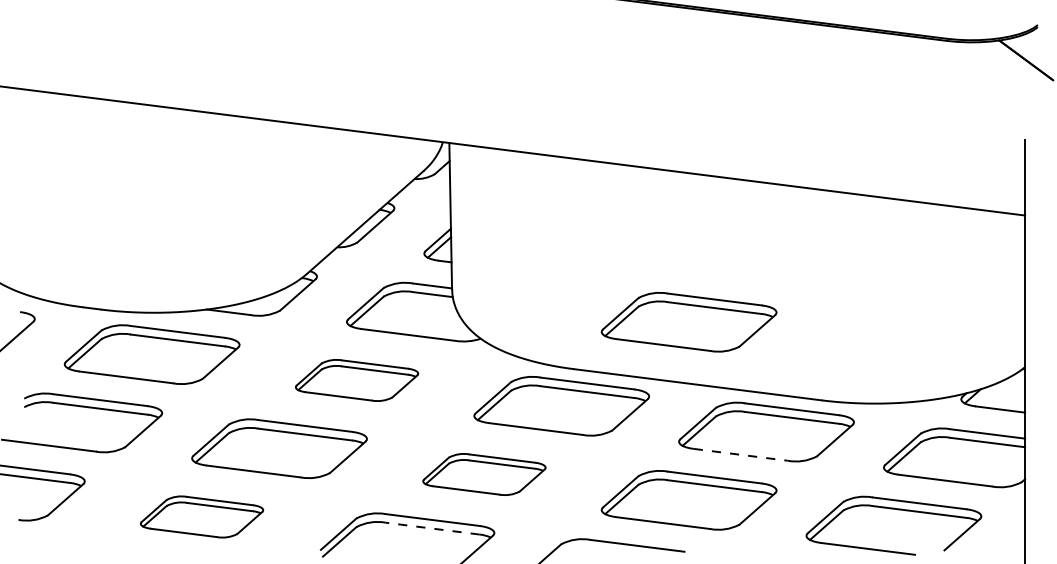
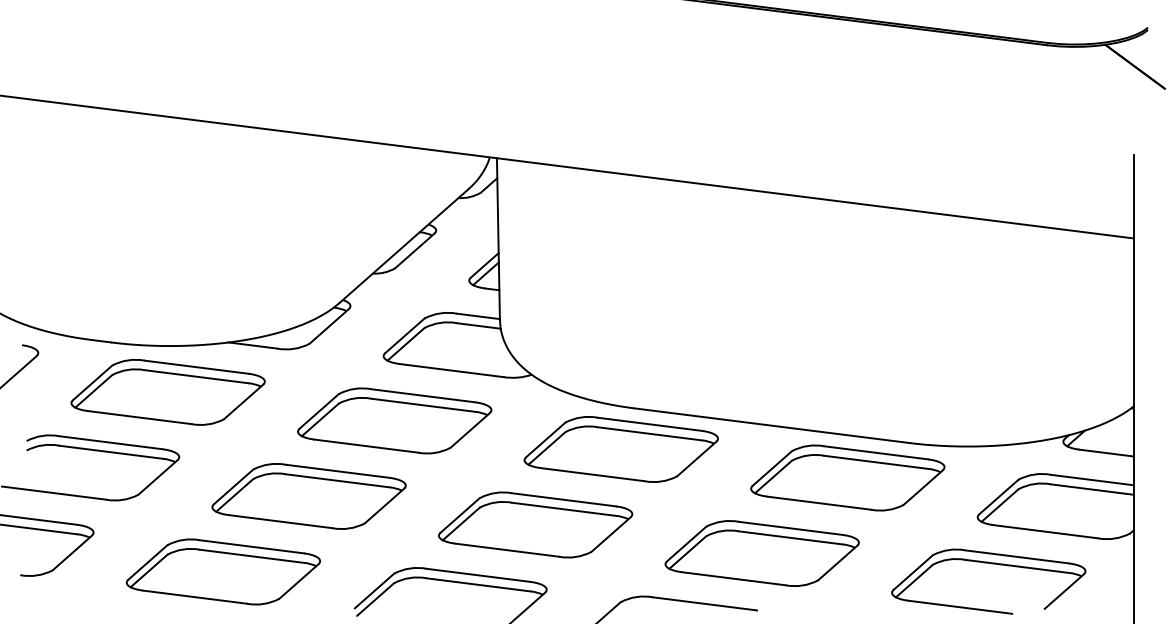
part: (688, 322) -> (761, 356), removed
part: (356, 380) -> (394, 420), size x1.43
line: (740, 455) -> (819, 503), dashed -> solid
part: (484, 474) -> (535, 524), size x1.43
part: (201, 516) -> (222, 571), size x1.43
line: (432, 528) -> (478, 584), dashed -> solid

